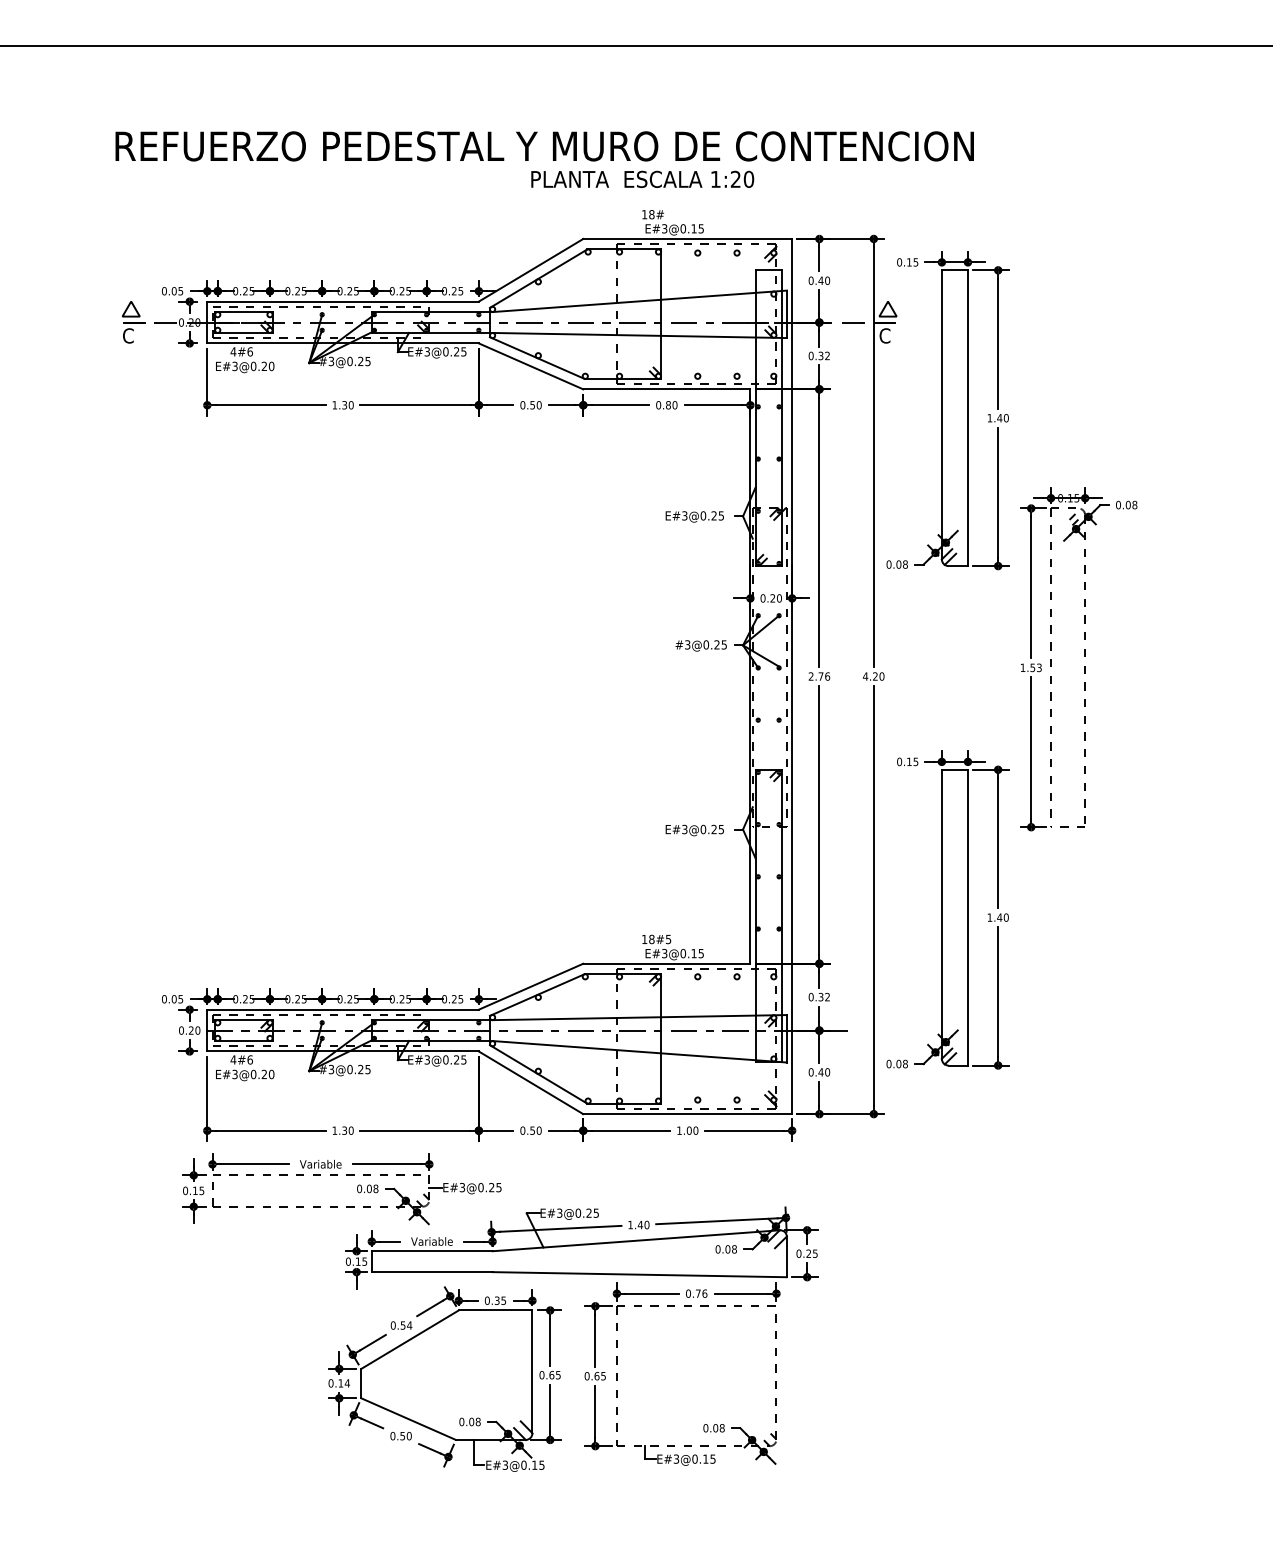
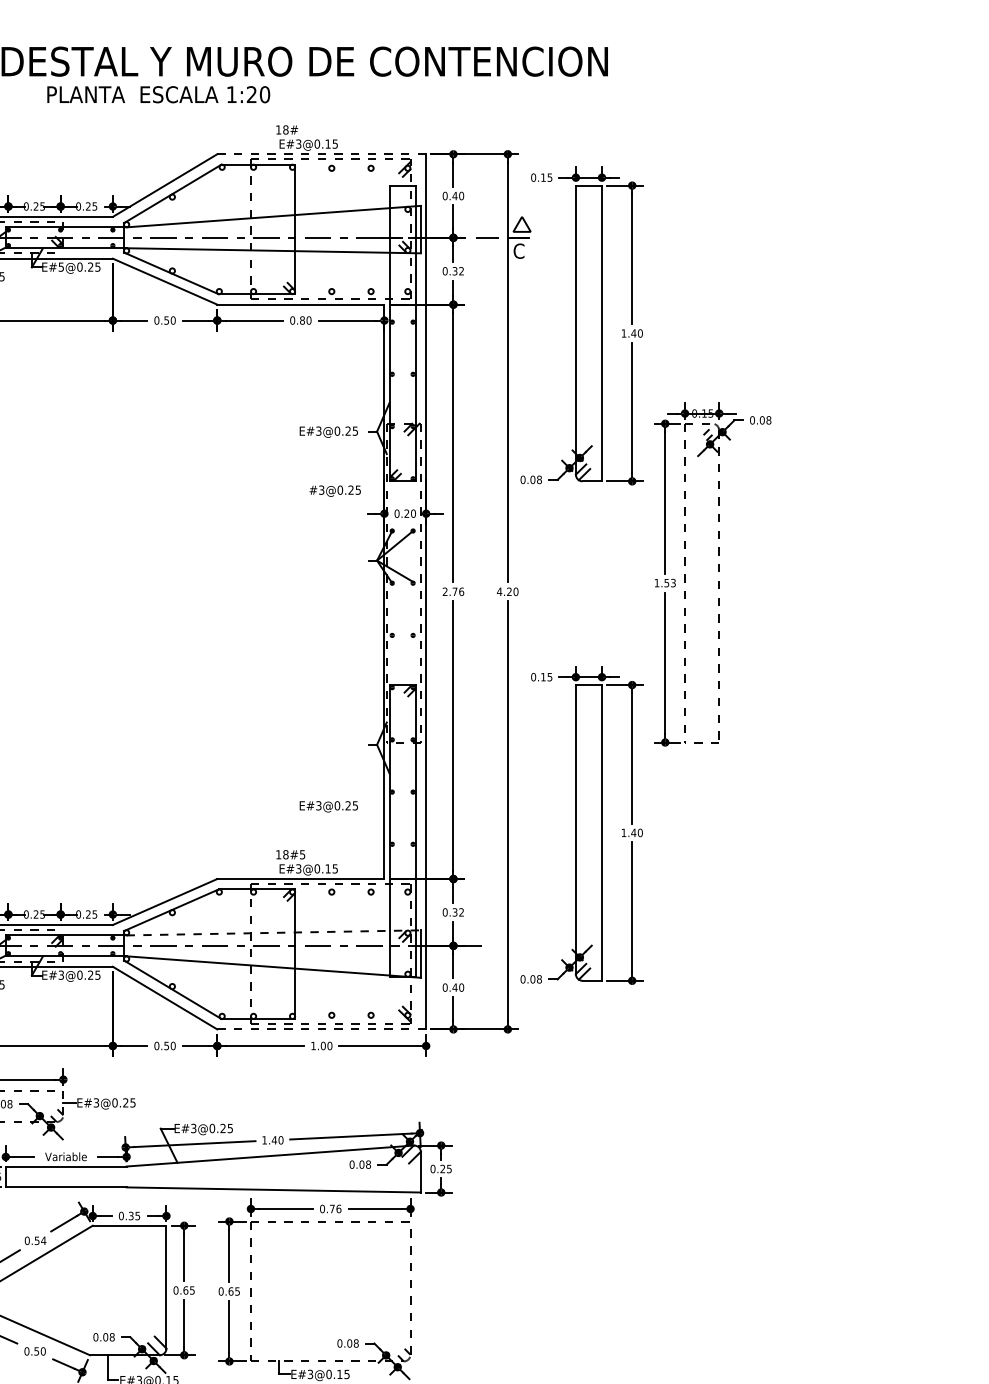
text: (642, 178) -> (158, 93), moved
line: (688, 238) -> (322, 153), solid -> dashed
text: (427, 351) -> (61, 266), E#3@0.25 -> E#5@0.25
text: (700, 645) -> (334, 490), moved
text: (694, 830) -> (328, 806), moved
line: (640, 1017) -> (274, 932), solid -> dashed
line: (688, 1114) -> (322, 1029), solid -> dashed

